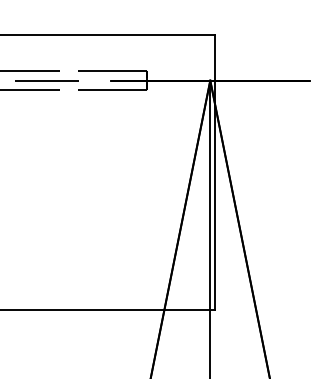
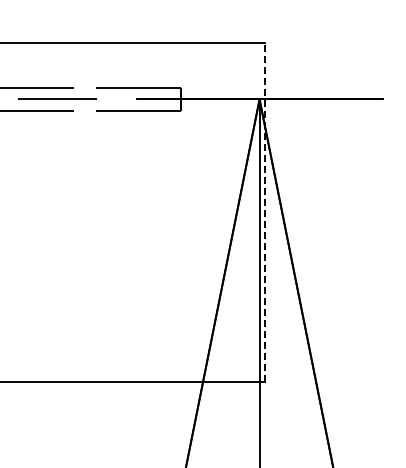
line: (214, 172) -> (264, 212), solid -> dashed

